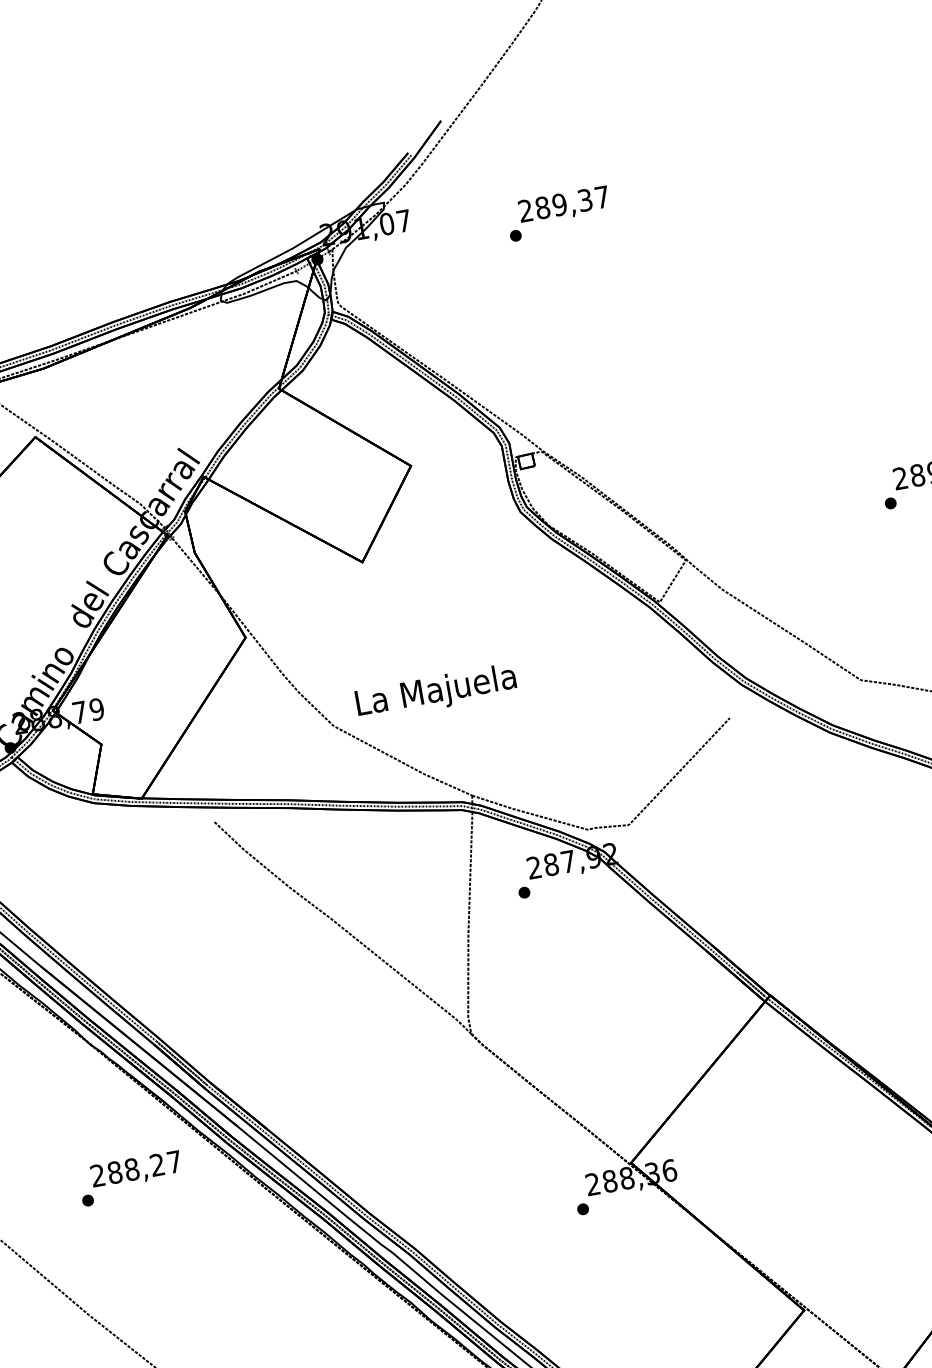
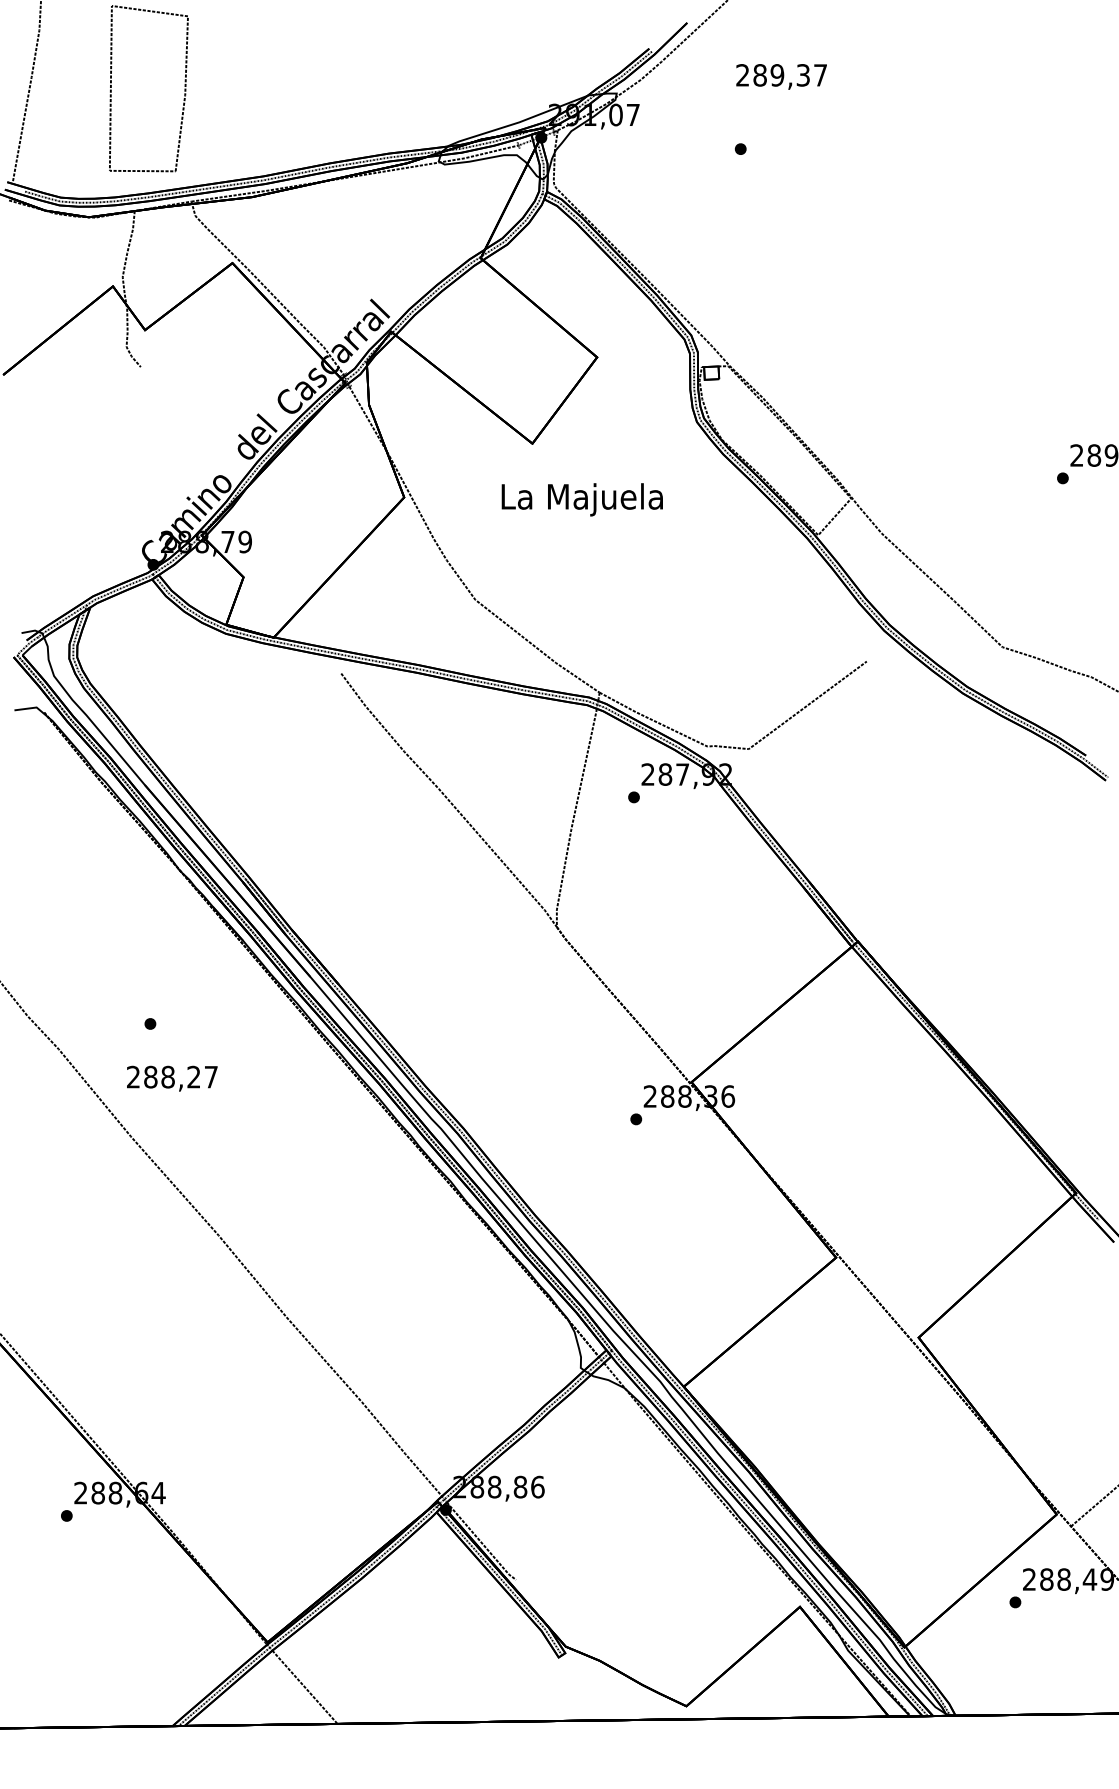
text: (563, 205) -> (781, 76), moved
text: (435, 692) -> (581, 499), moved
text: (136, 1170) -> (172, 1078), moved

